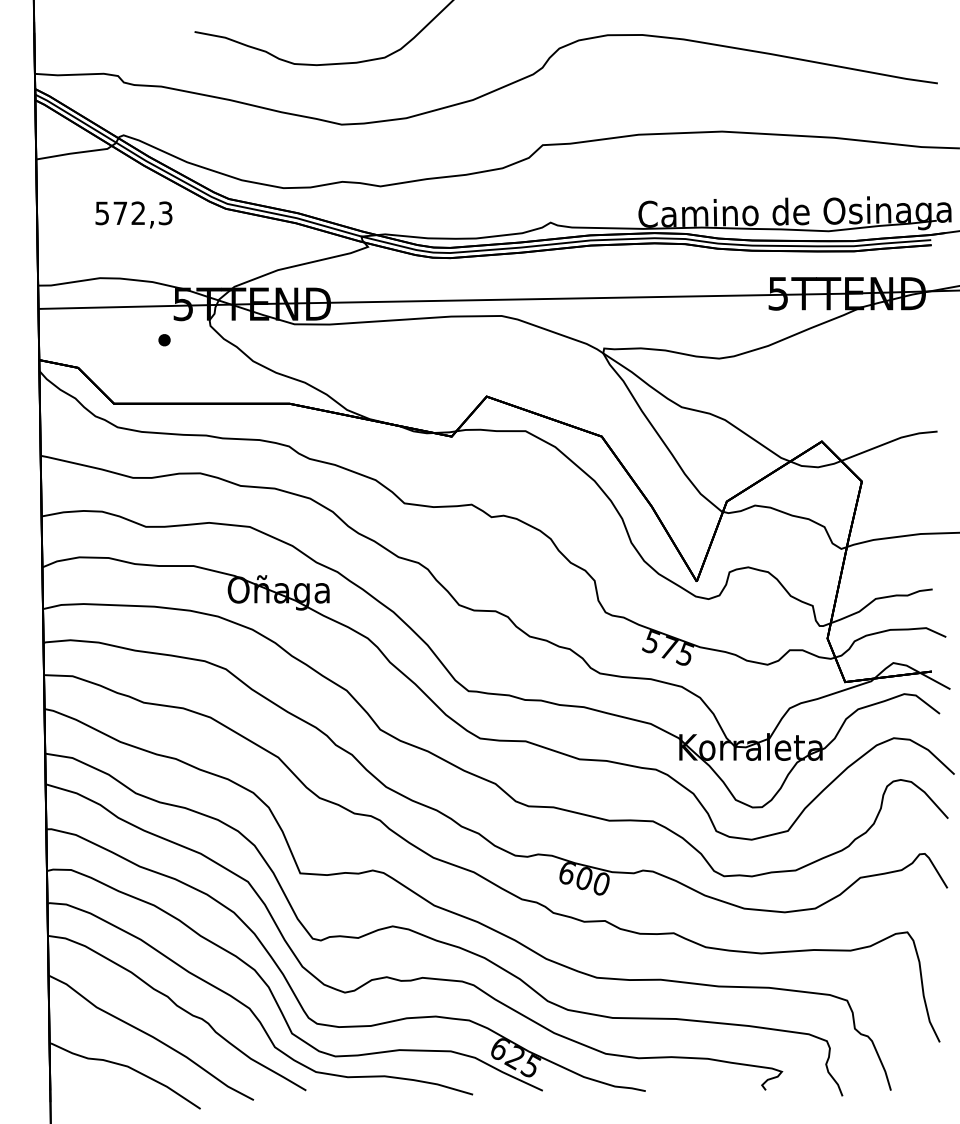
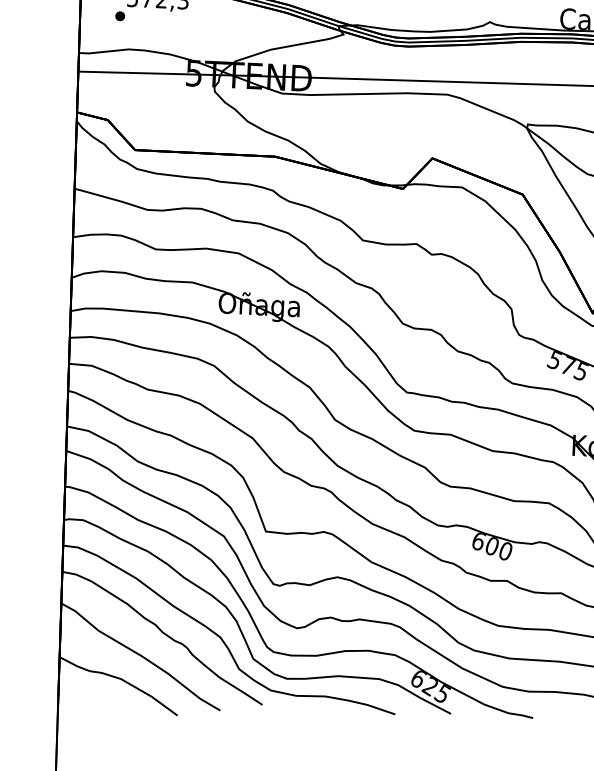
part: (164, 340) -> (120, 16), moved

